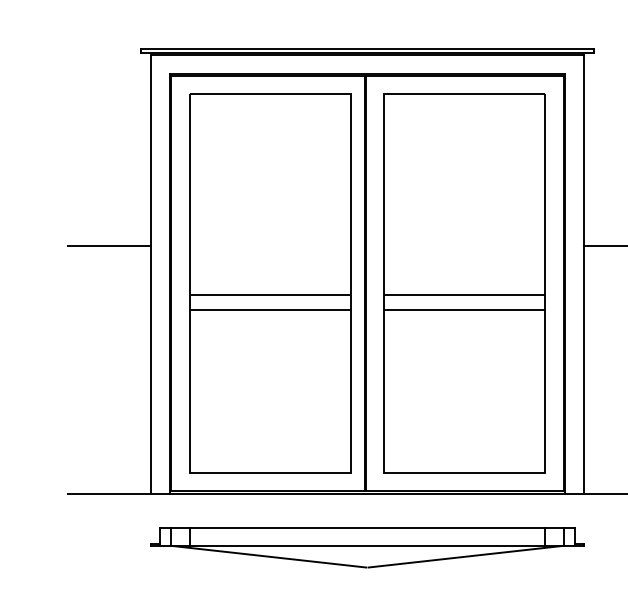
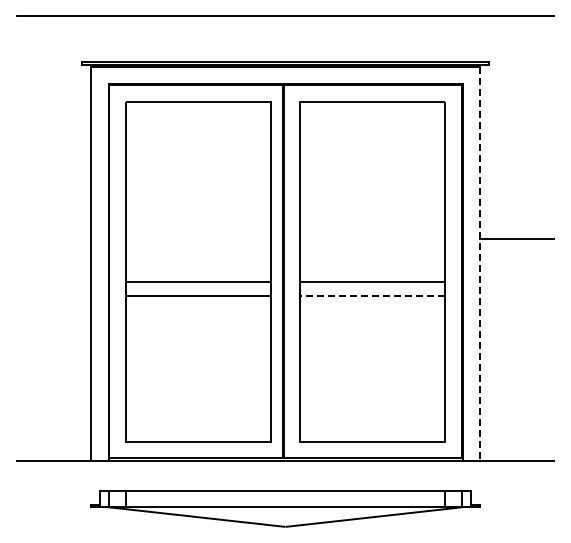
line: (109, 246) -> (54, 238), removed
line: (583, 275) -> (479, 264), solid -> dashed
line: (464, 310) -> (372, 296), solid -> dashed

